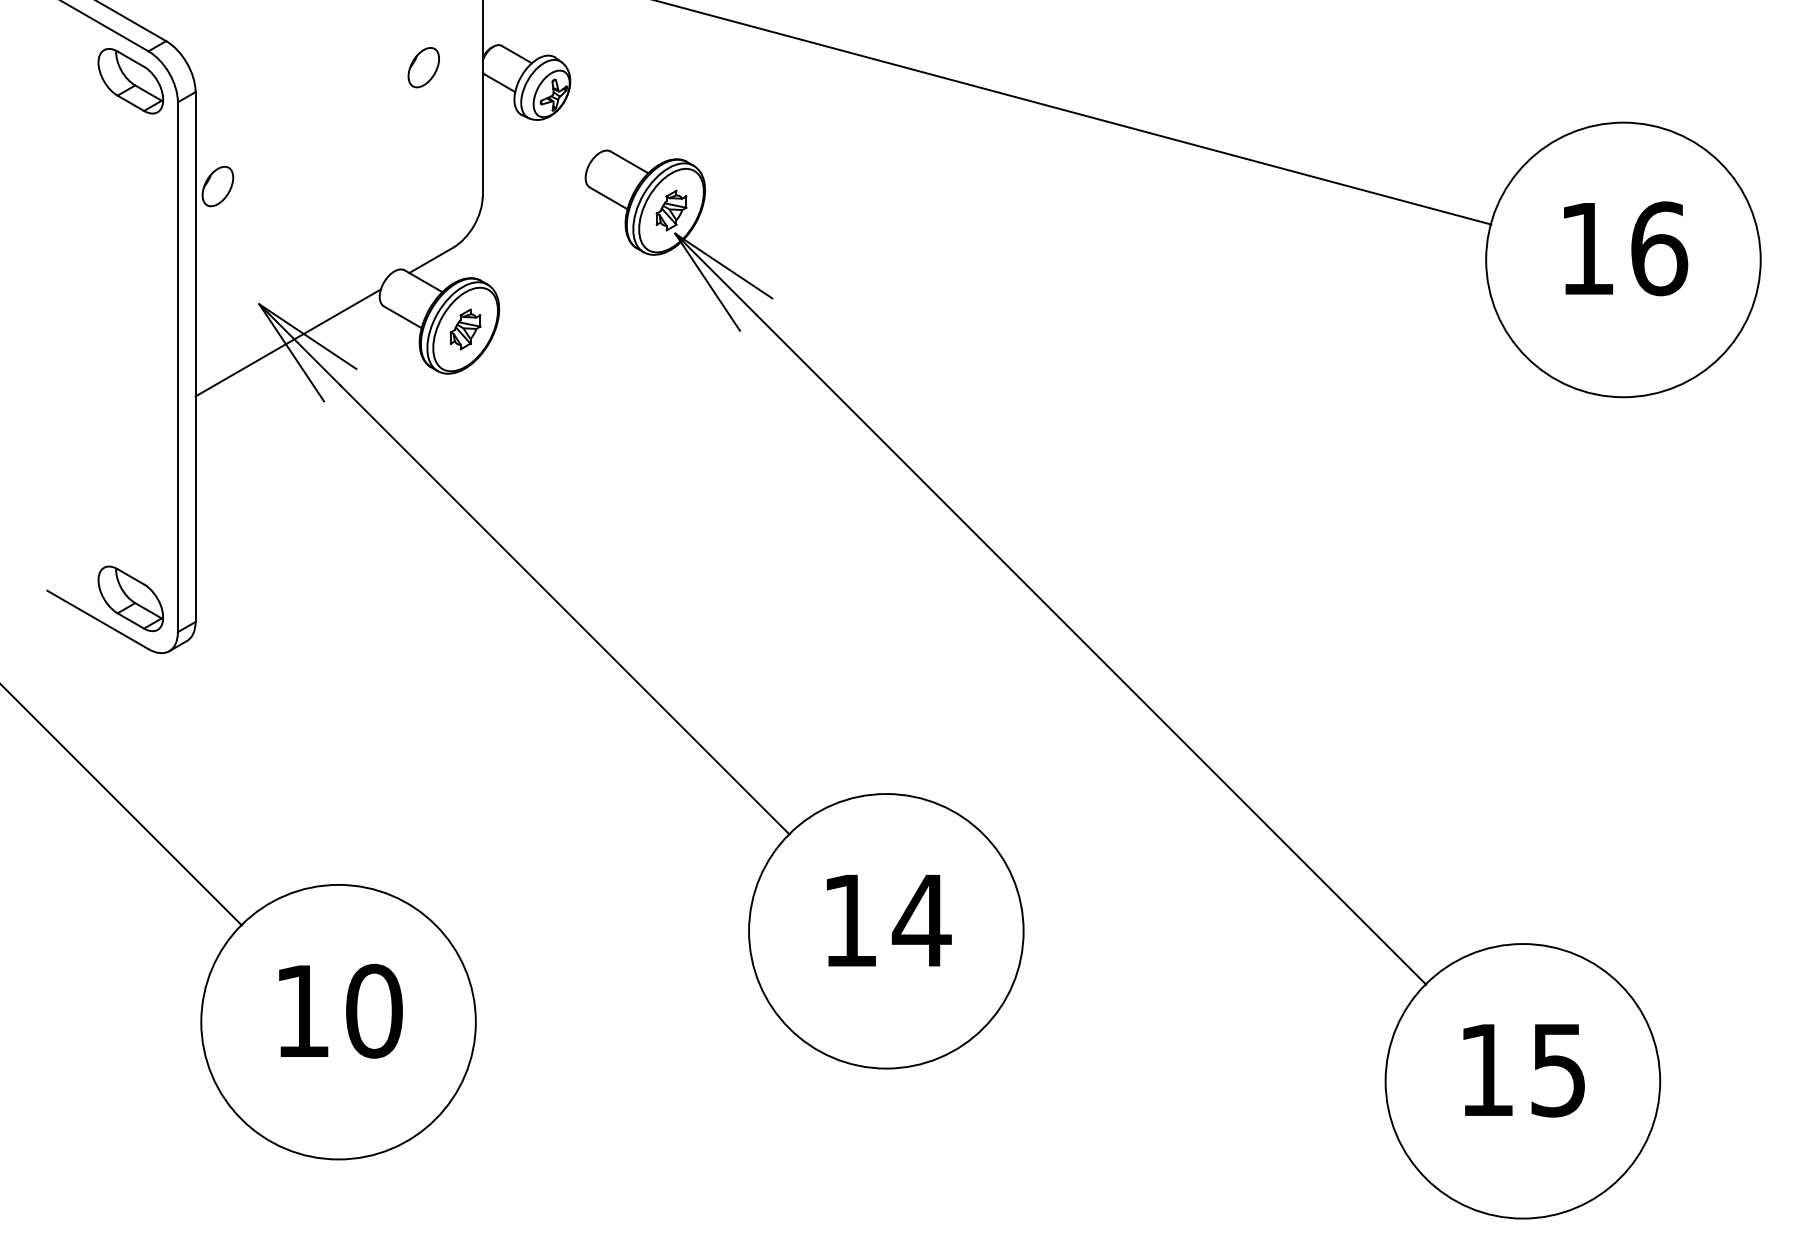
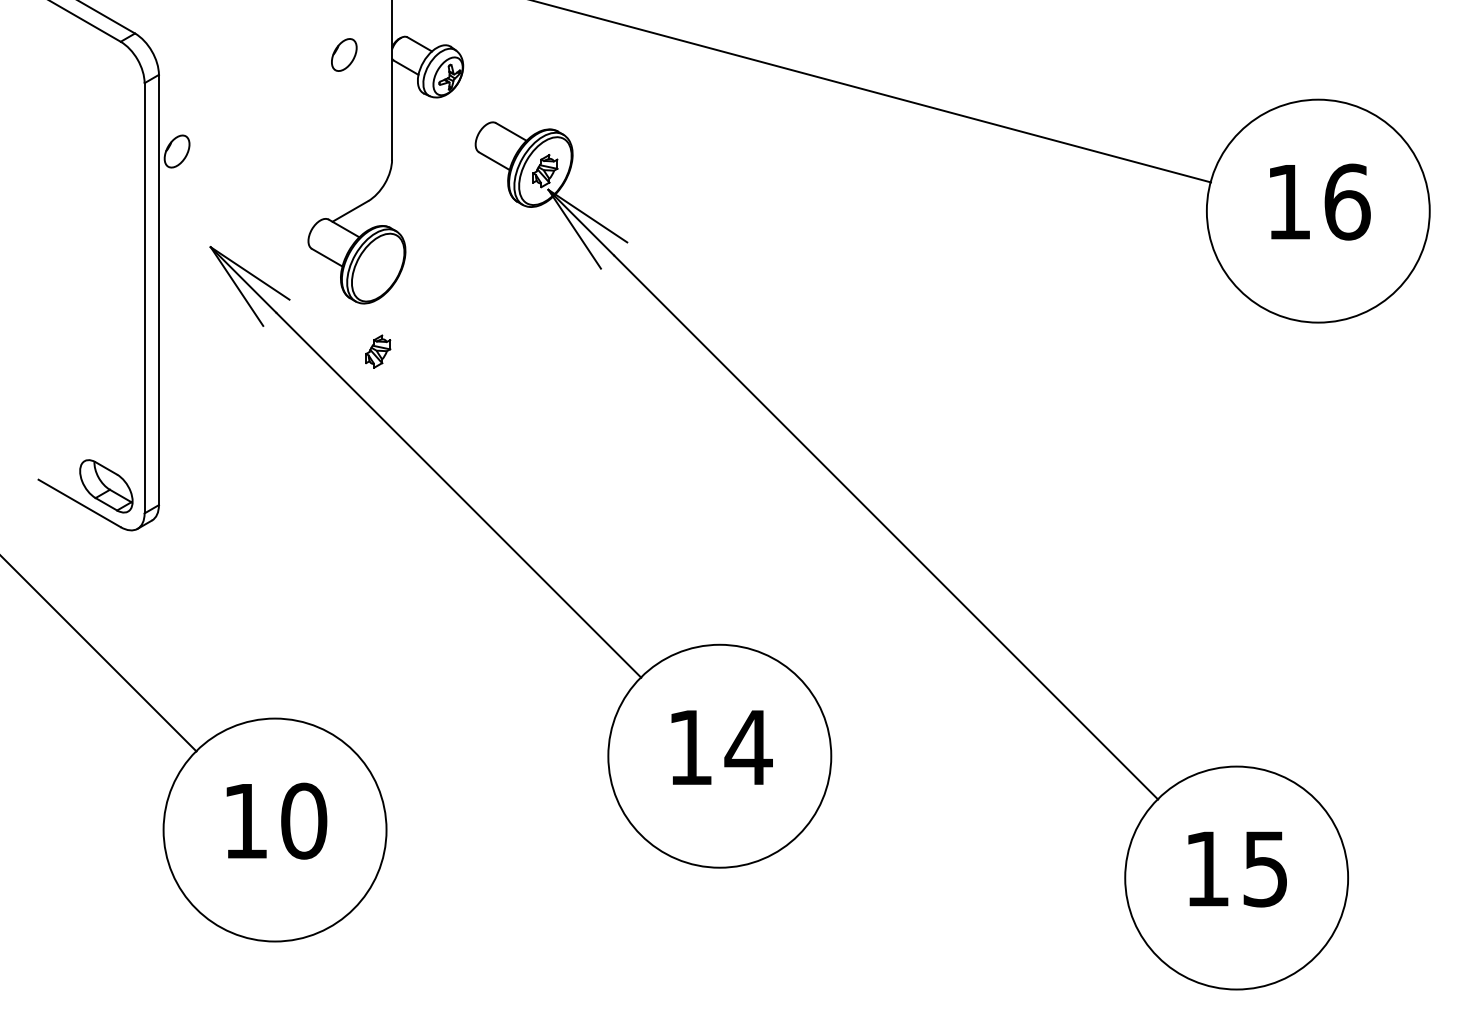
part: (130, 80) -> (106, 65), removed
part: (465, 329) -> (378, 351), moved
line: (287, 342) -> (233, 278), removed

